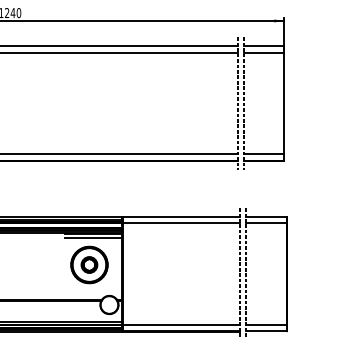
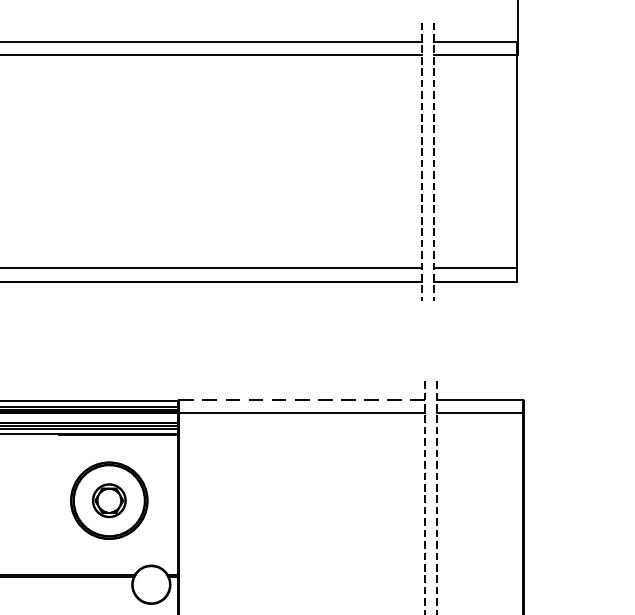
line: (181, 217) -> (302, 400), solid -> dashed
line: (93, 237) -> (117, 442), removed

